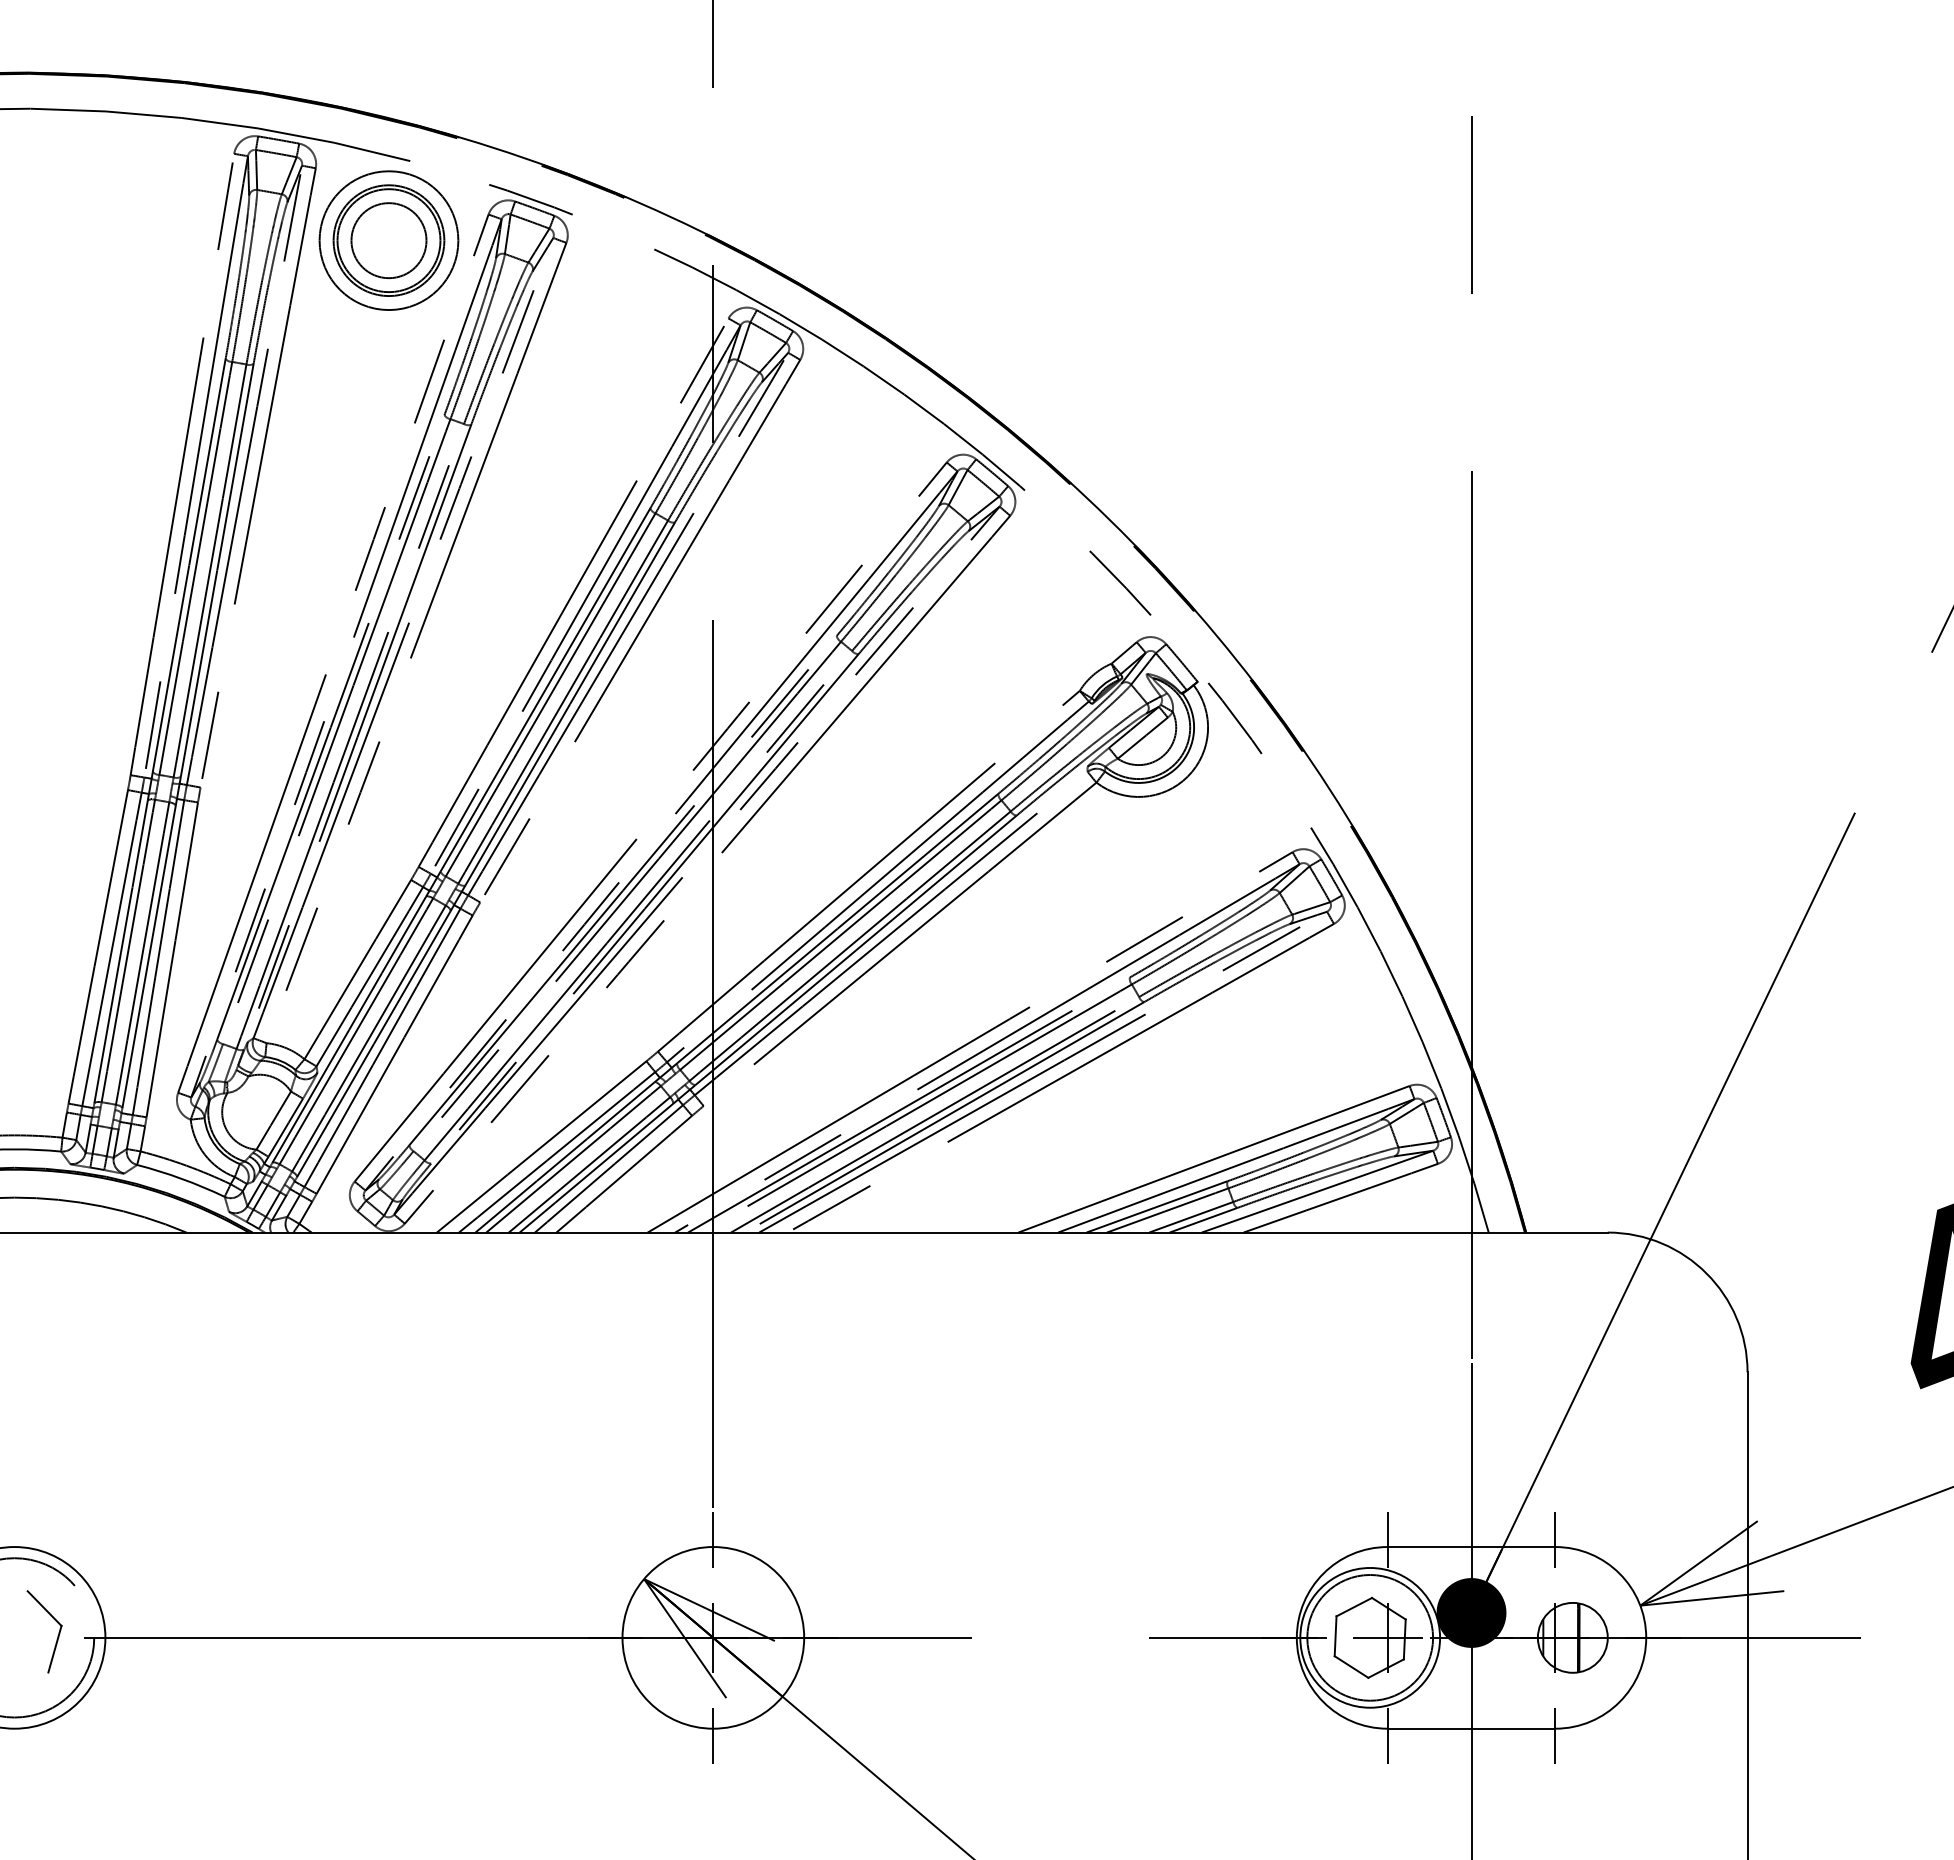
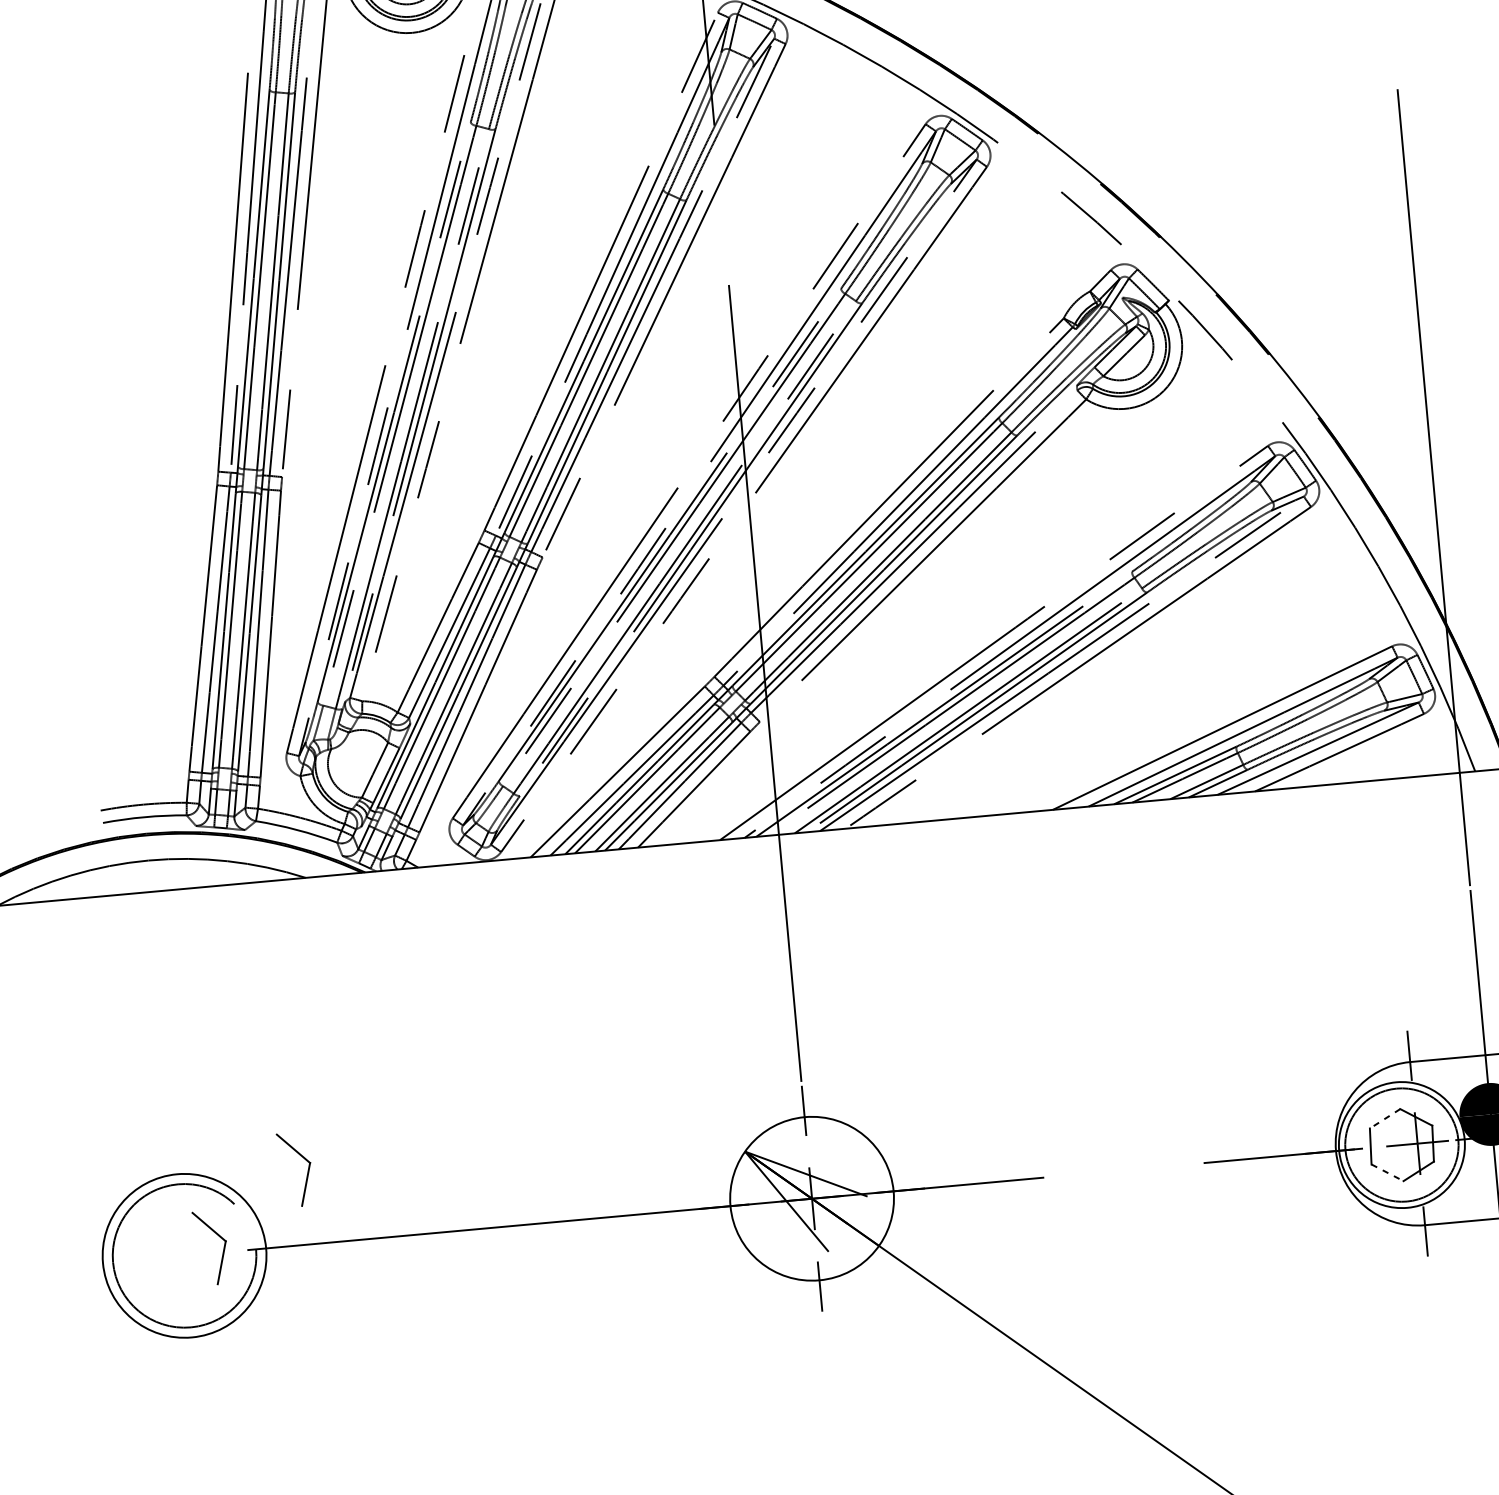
part: (158, 1557) -> (307, 1171), added
line: (1354, 1607) -> (1385, 1119), solid -> dashed
line: (1351, 1667) -> (1387, 1173), solid -> dashed

